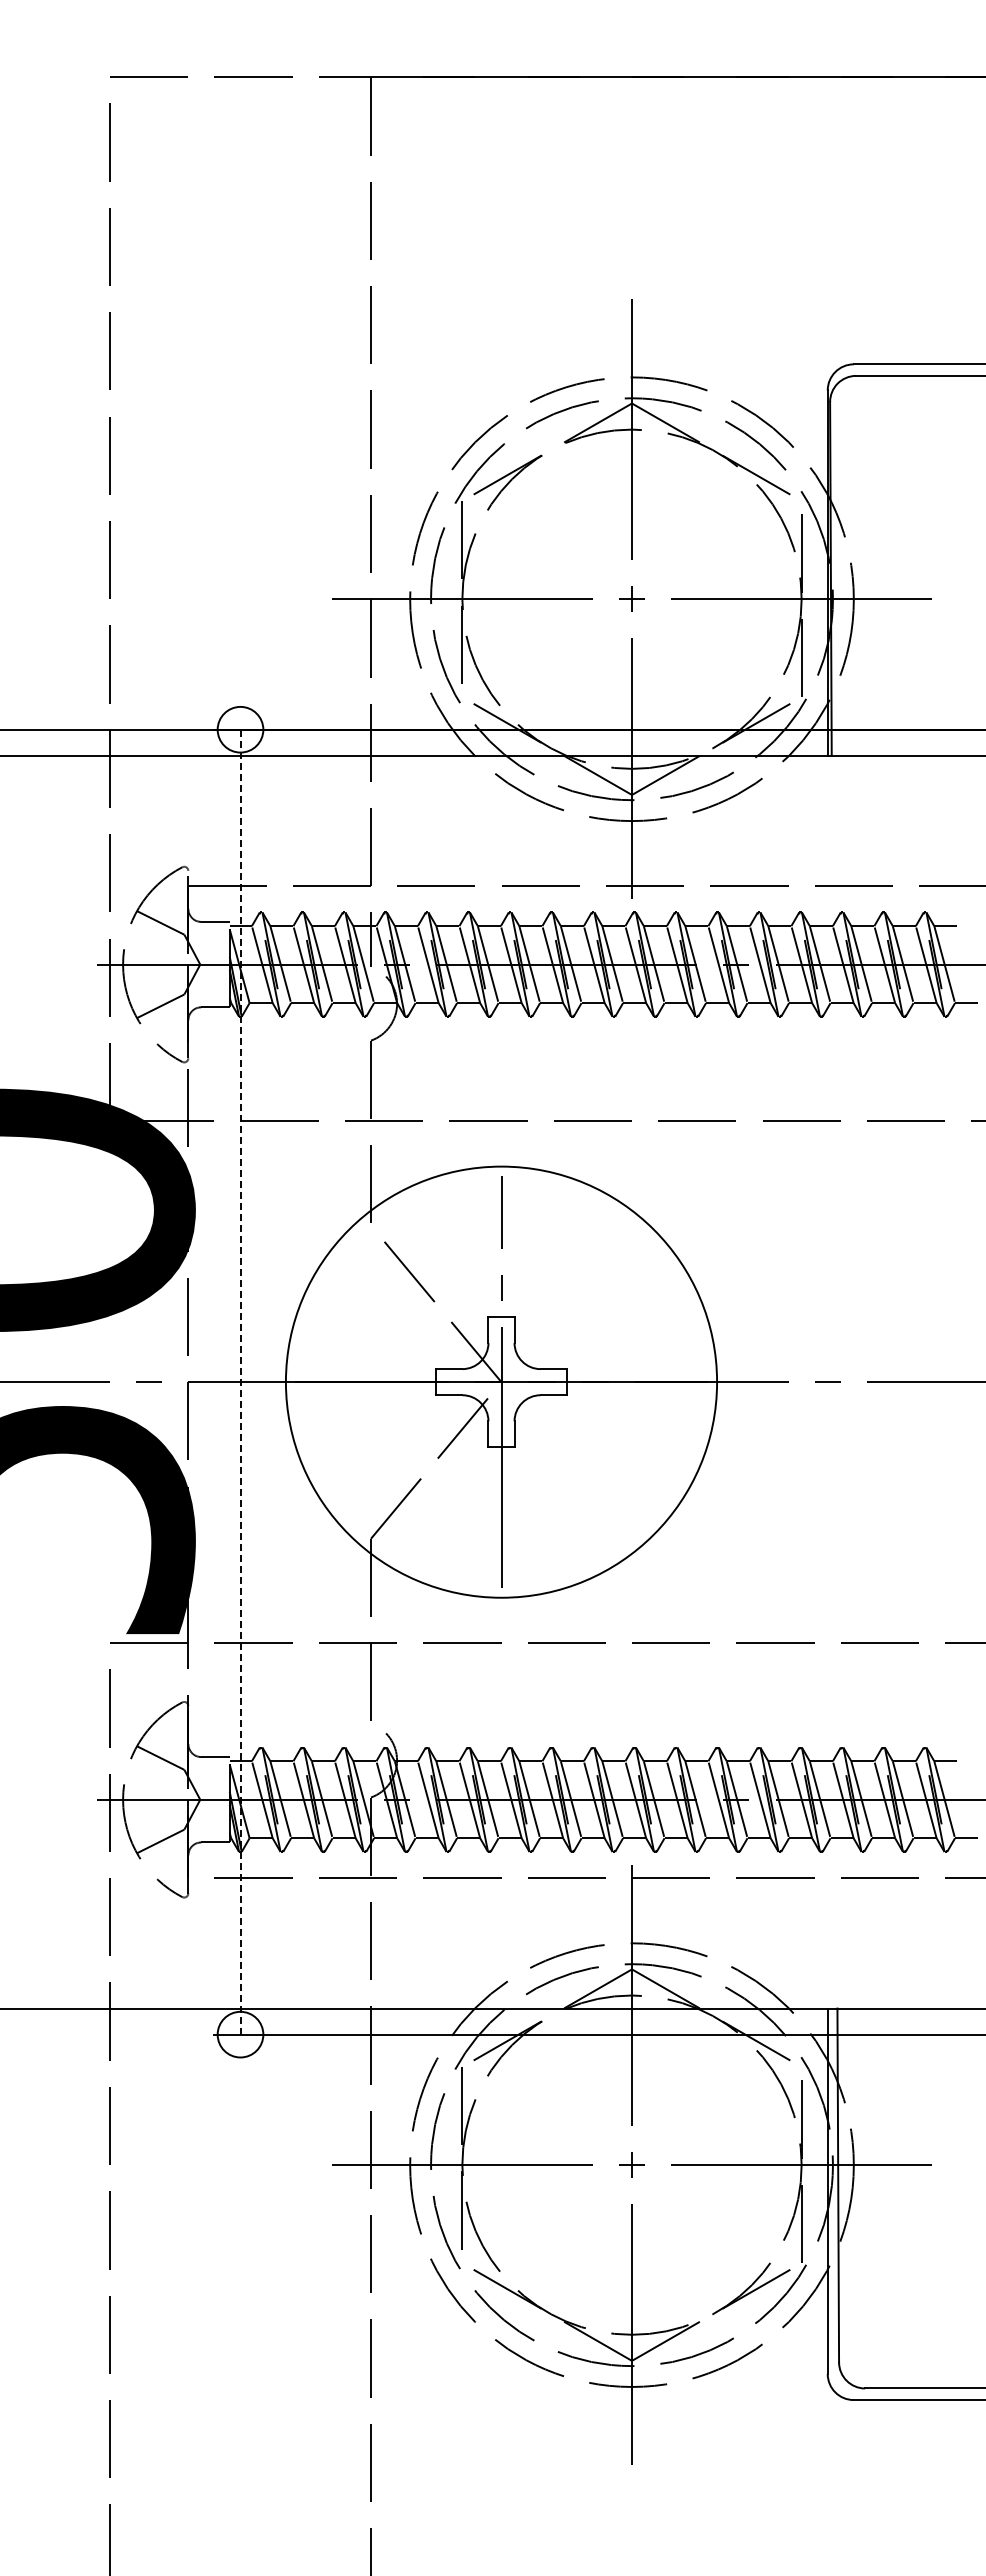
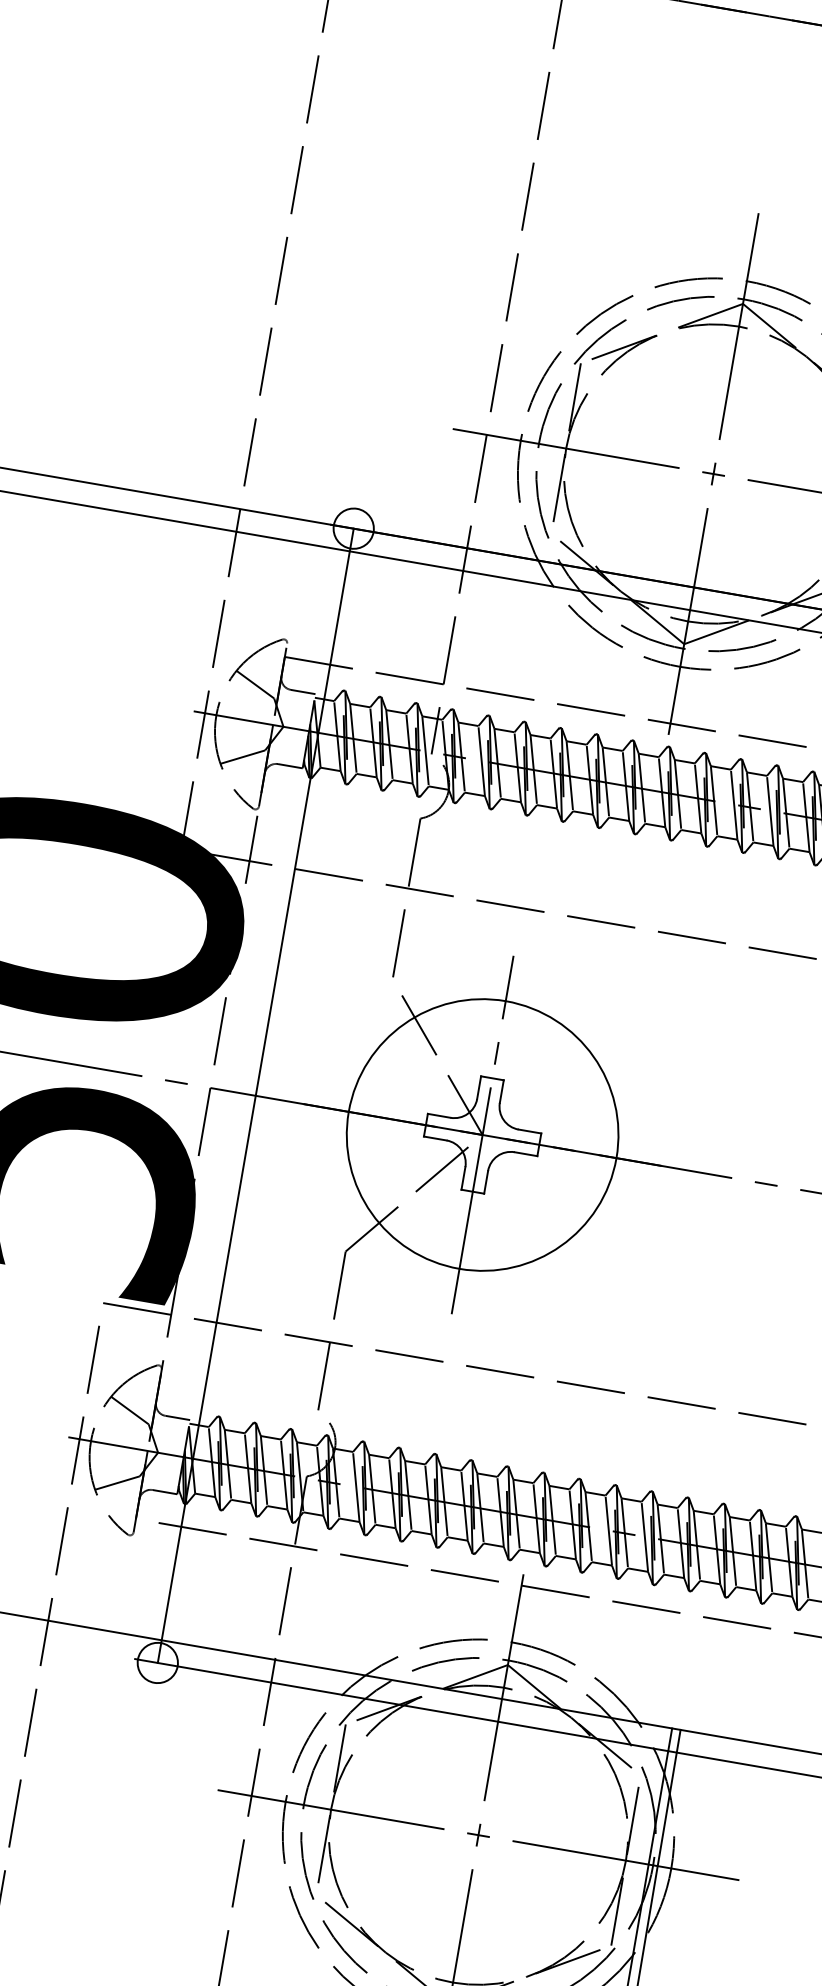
line: (240, 1382) -> (255, 1096), dashed -> solid
circle: (501, 1382) -> (482, 1135), size x0.71

